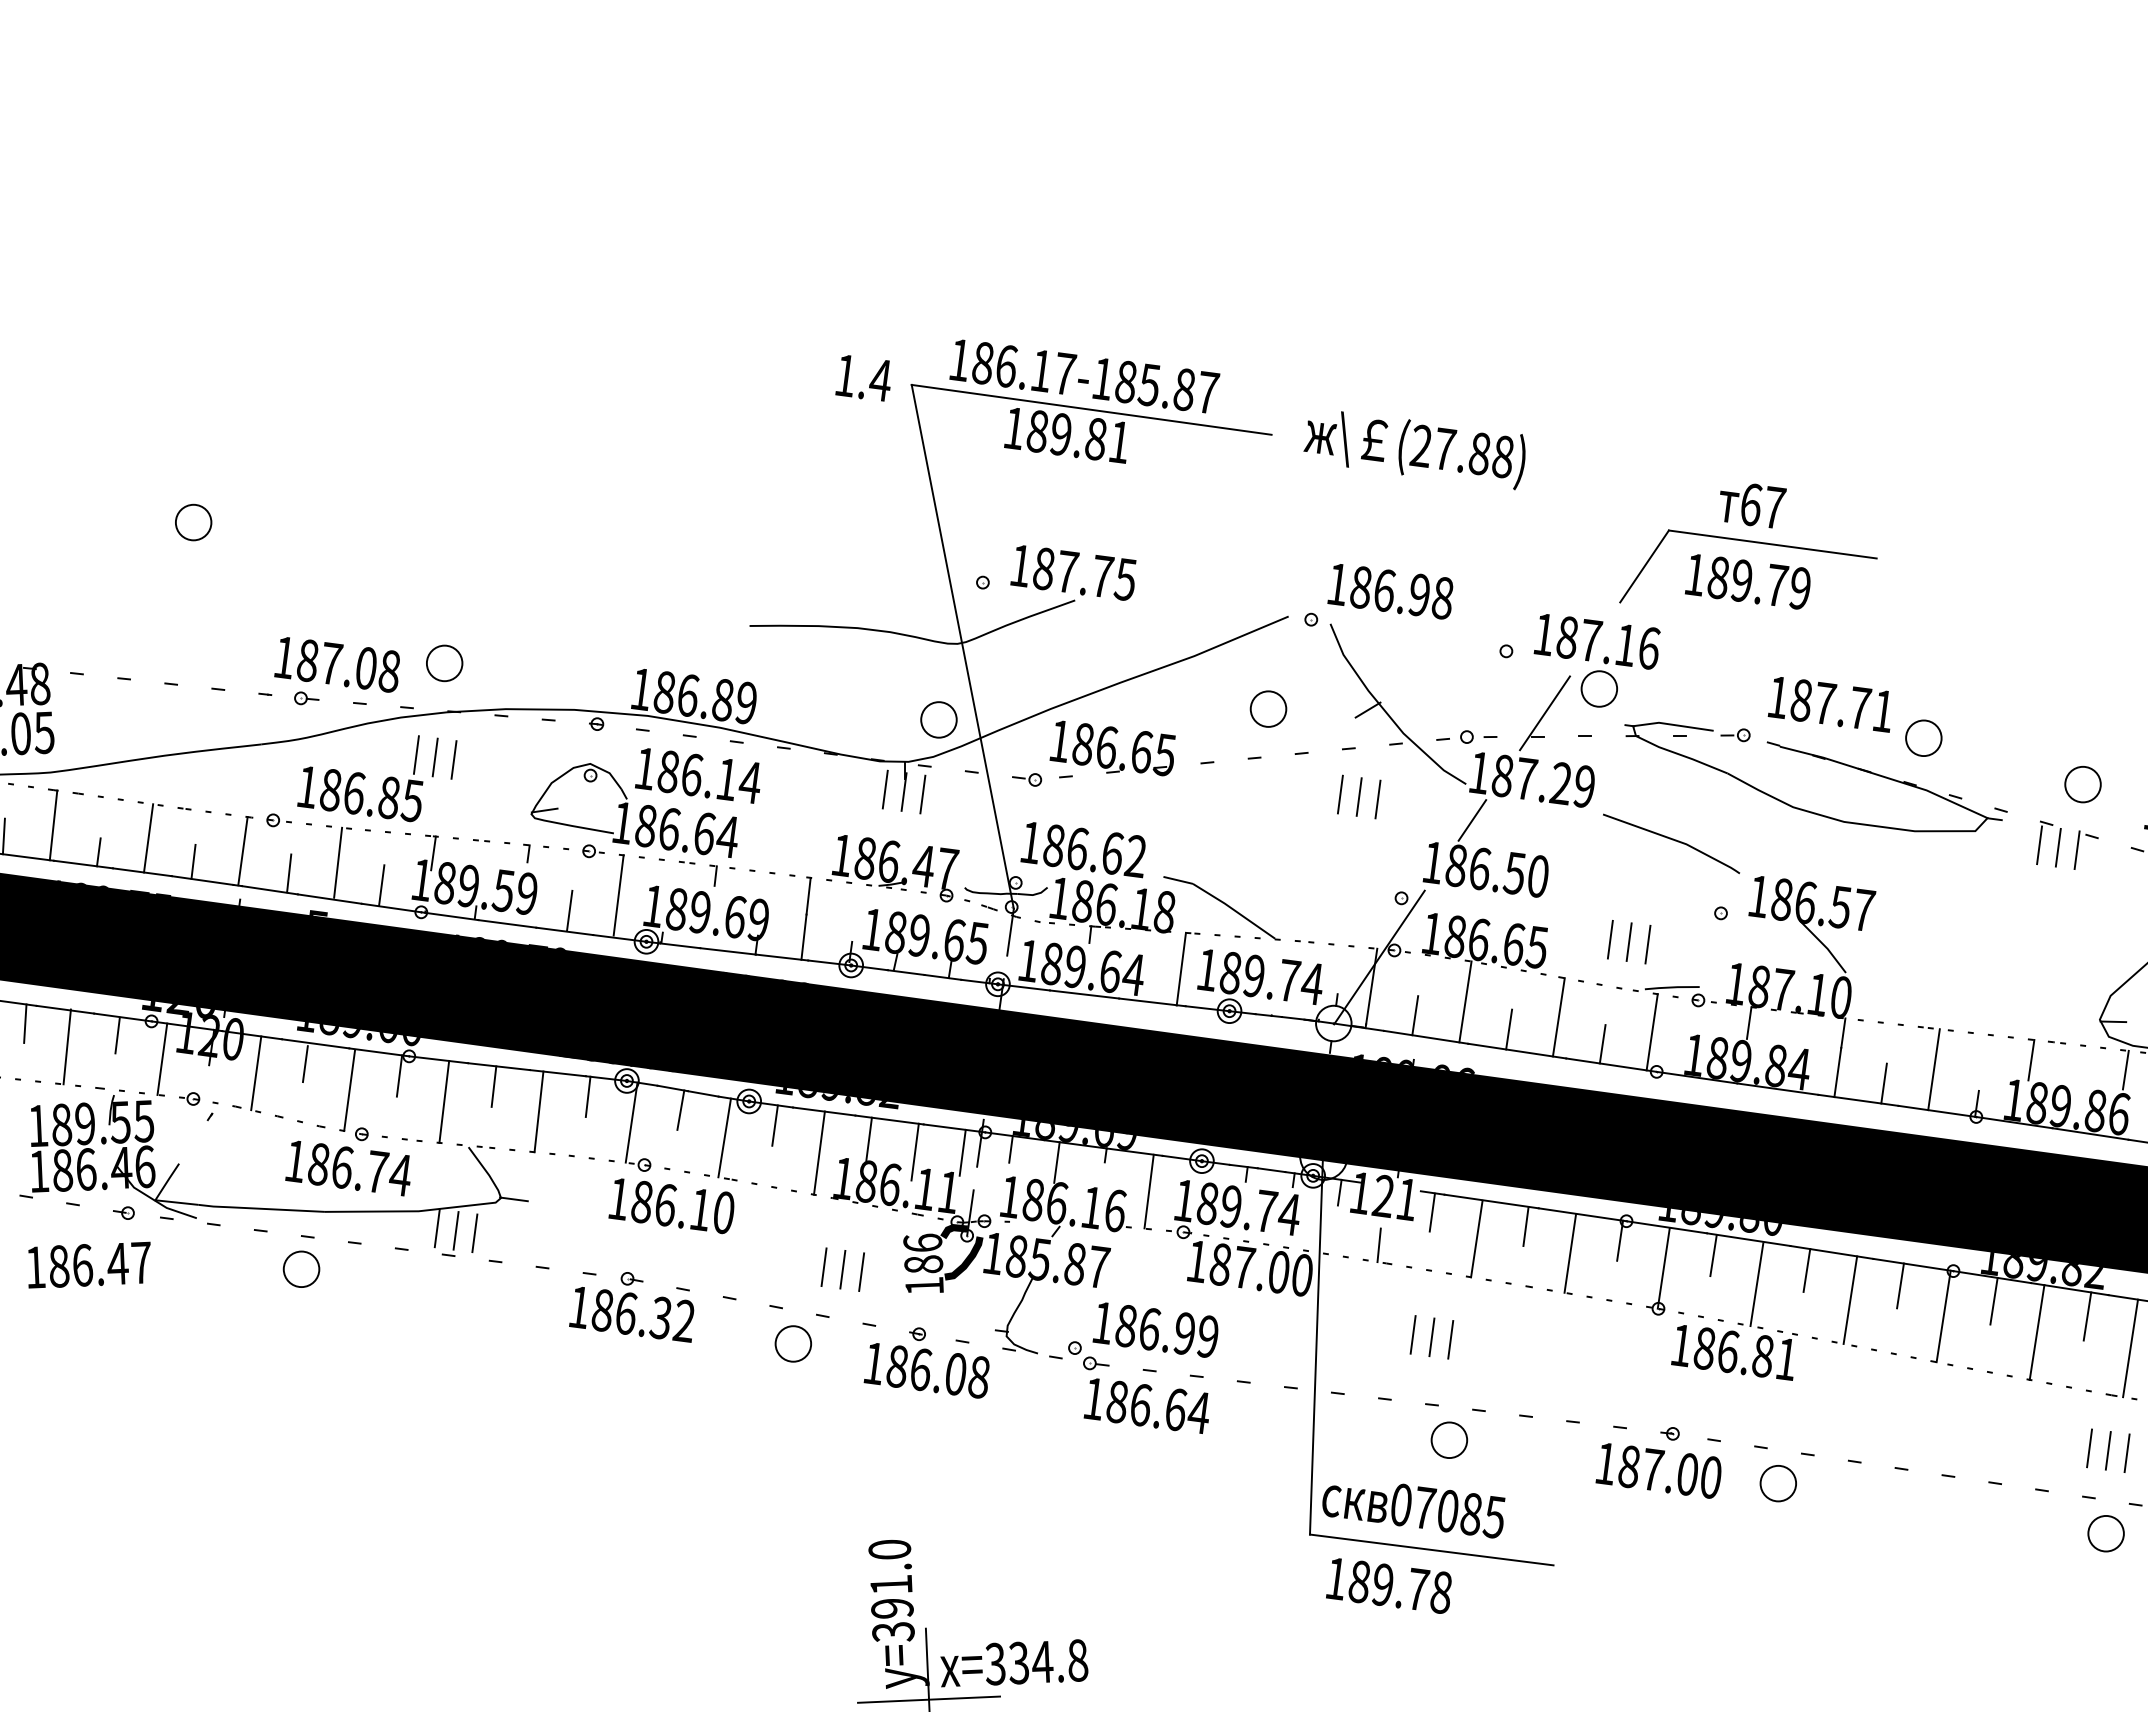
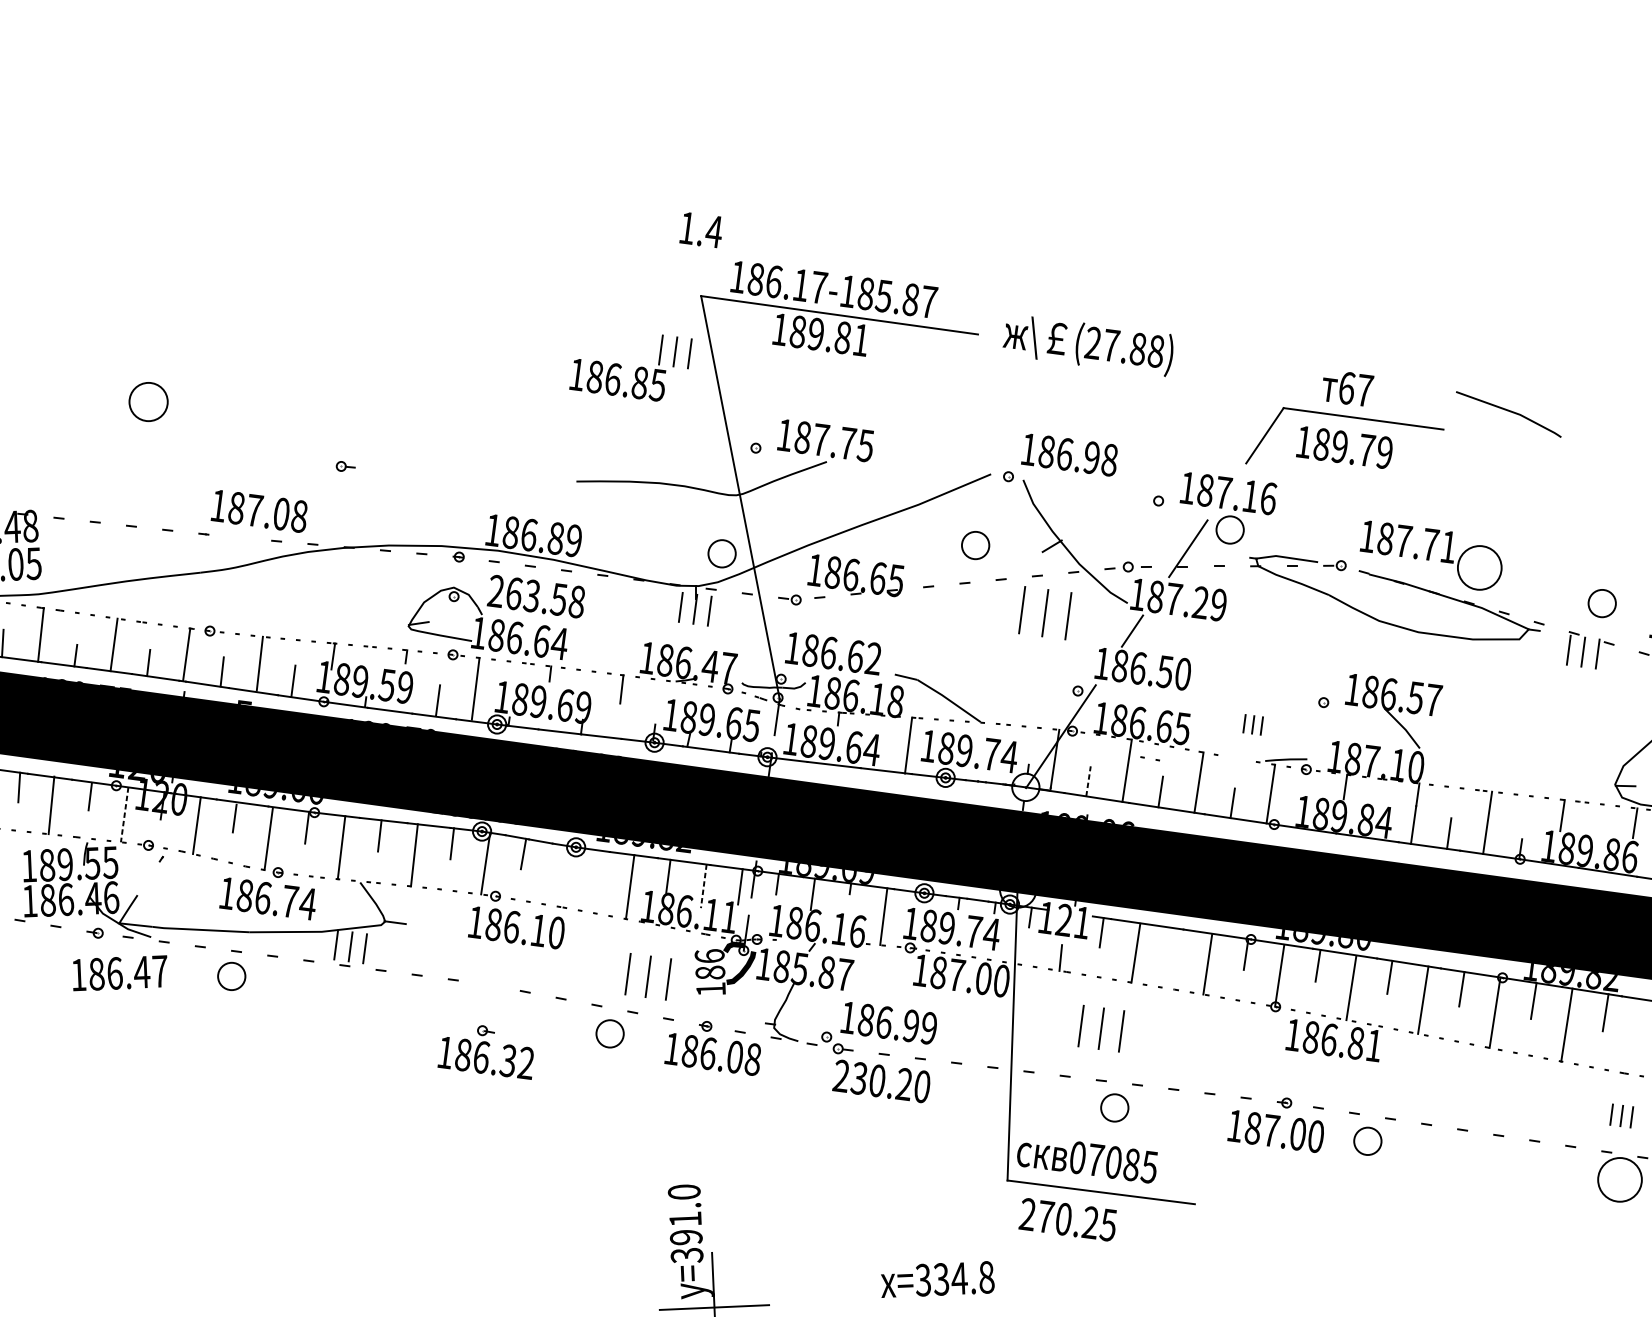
text: (862, 378) -> (700, 230), moved
circle: (193, 522) -> (148, 401), size x1.4
circle: (444, 663) -> (341, 510), removed
part: (306, 698) -> (345, 466), moved
circle: (1923, 738) -> (1479, 568), size x1.6
text: (696, 775) -> (535, 596), 186.14 -> 263.58
part: (383, 782) -> (635, 371), moved
part: (1359, 796) -> (1045, 612), size x1.6
line: (1672, 840) -> (1509, 411), moved
line: (803, 936) -> (617, 720), removed
part: (1629, 942) -> (1253, 725), size x0.6
line: (1602, 985) -> (1144, 758), moved
line: (1415, 1015) -> (1088, 781), solid -> dashed
line: (162, 1059) -> (124, 815), solid -> dashed
line: (774, 1125) -> (595, 865), removed
line: (724, 1137) -> (557, 875), removed
line: (915, 1152) -> (704, 886), solid -> dashed
line: (1525, 1226) -> (1173, 943), removed
text: (89, 1264) -> (120, 972), moved
part: (842, 1269) -> (647, 976), size x1.4
part: (631, 1307) -> (485, 1052), moved
part: (1431, 1337) -> (1101, 1028), size x1.4
line: (2130, 1348) -> (1638, 1037), removed
text: (1145, 1405) -> (881, 1081), 186.64 -> 230.20
part: (2108, 1450) -> (1621, 1115), size x0.7
circle: (2105, 1533) -> (1619, 1179), size x1.6
text: (1388, 1585) -> (1067, 1219), 189.78 -> 270.25
text: (1014, 1663) -> (937, 1279), moved

